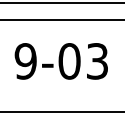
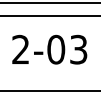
text: (25, 61) -> (20, 49), 9-03 -> 2-03

